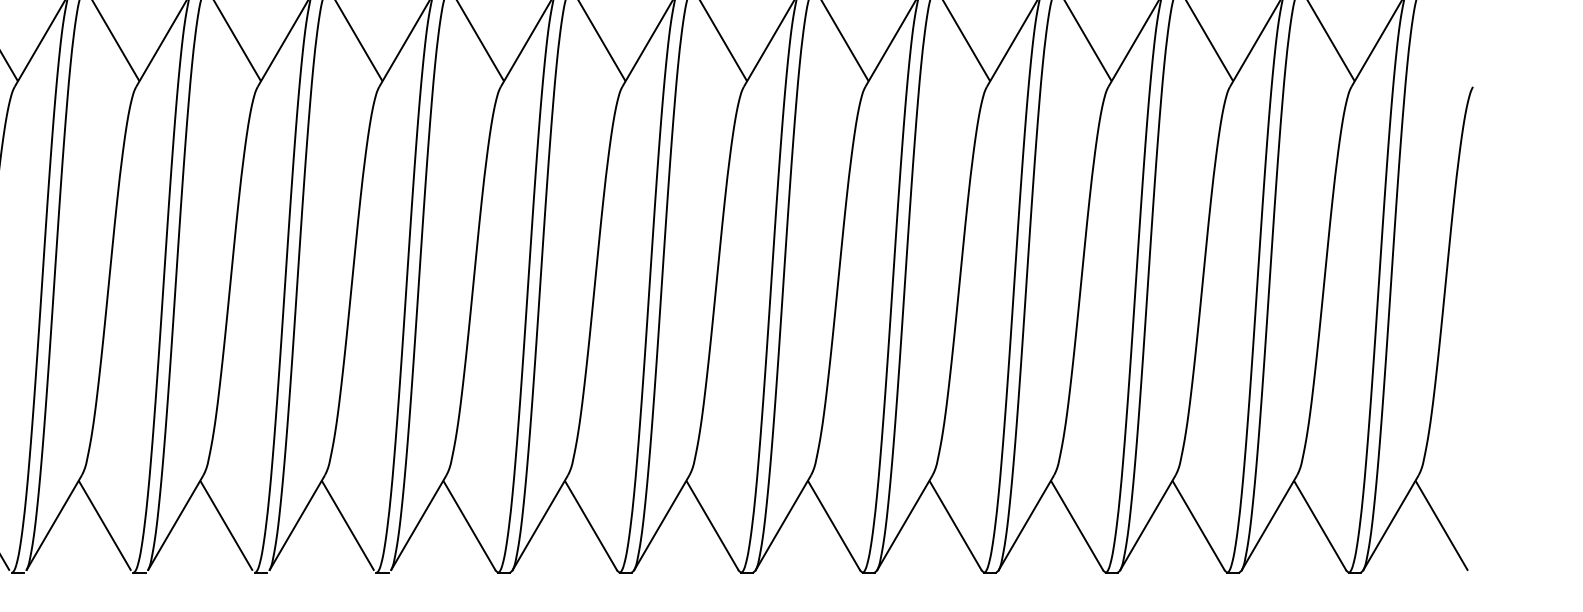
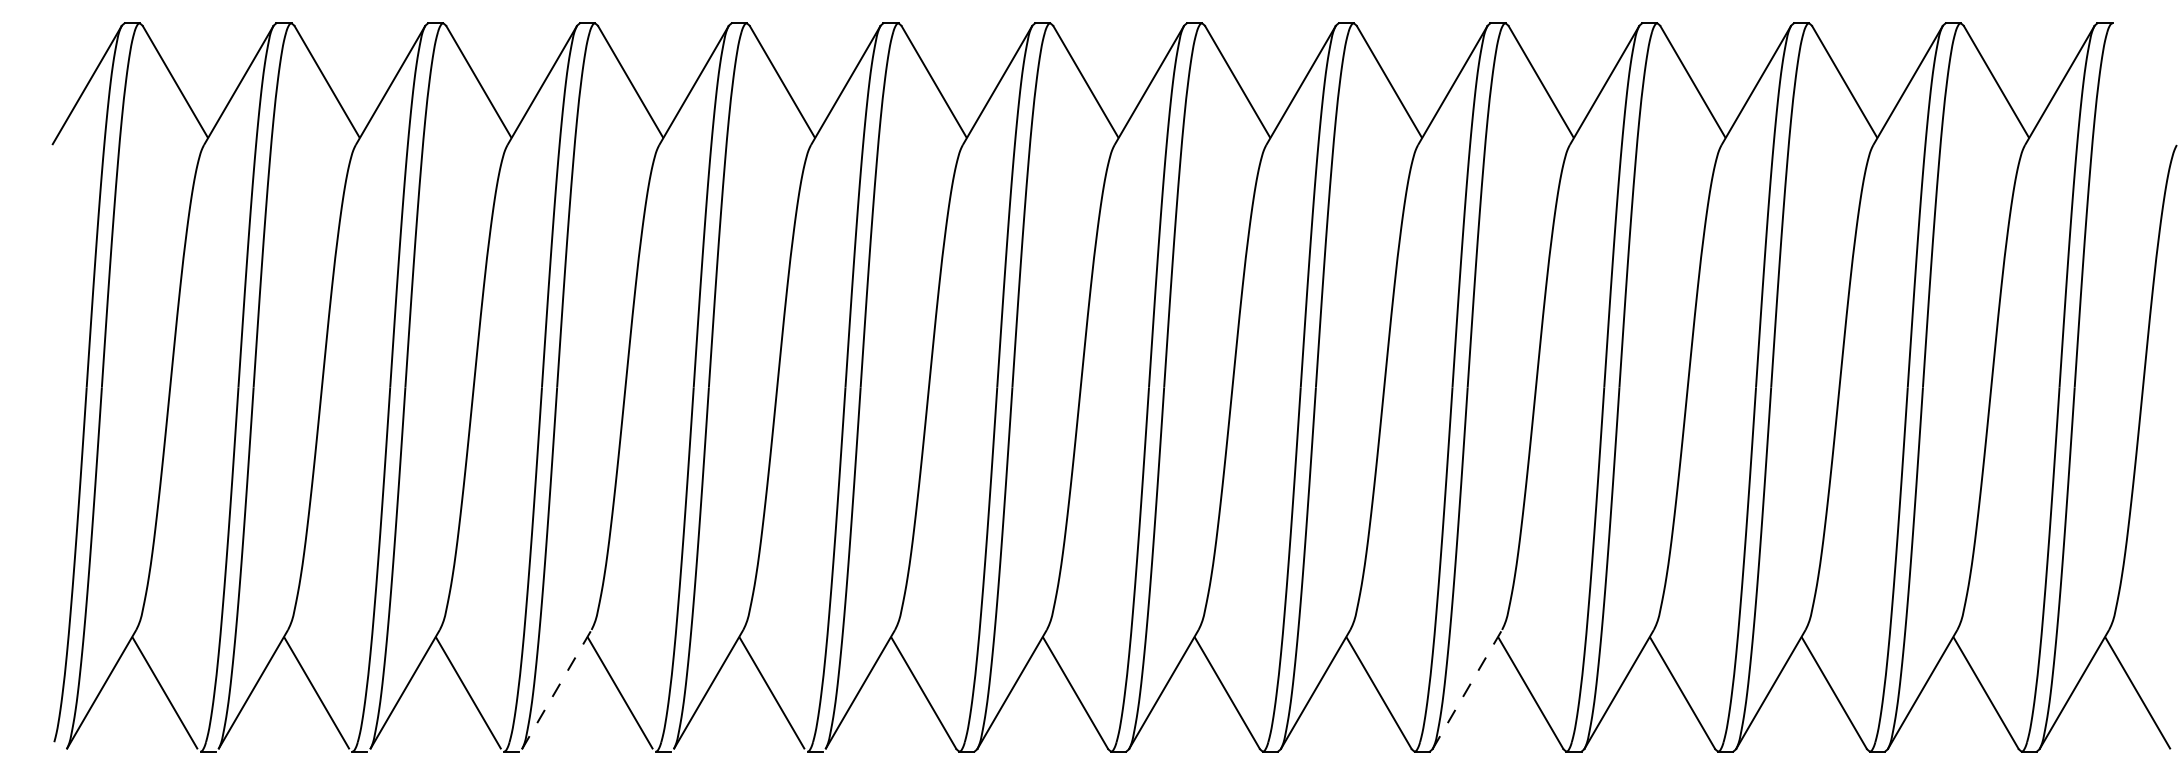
line: (175, 523) -> (556, 690), solid -> dashed
line: (904, 523) -> (1467, 690), solid -> dashed

